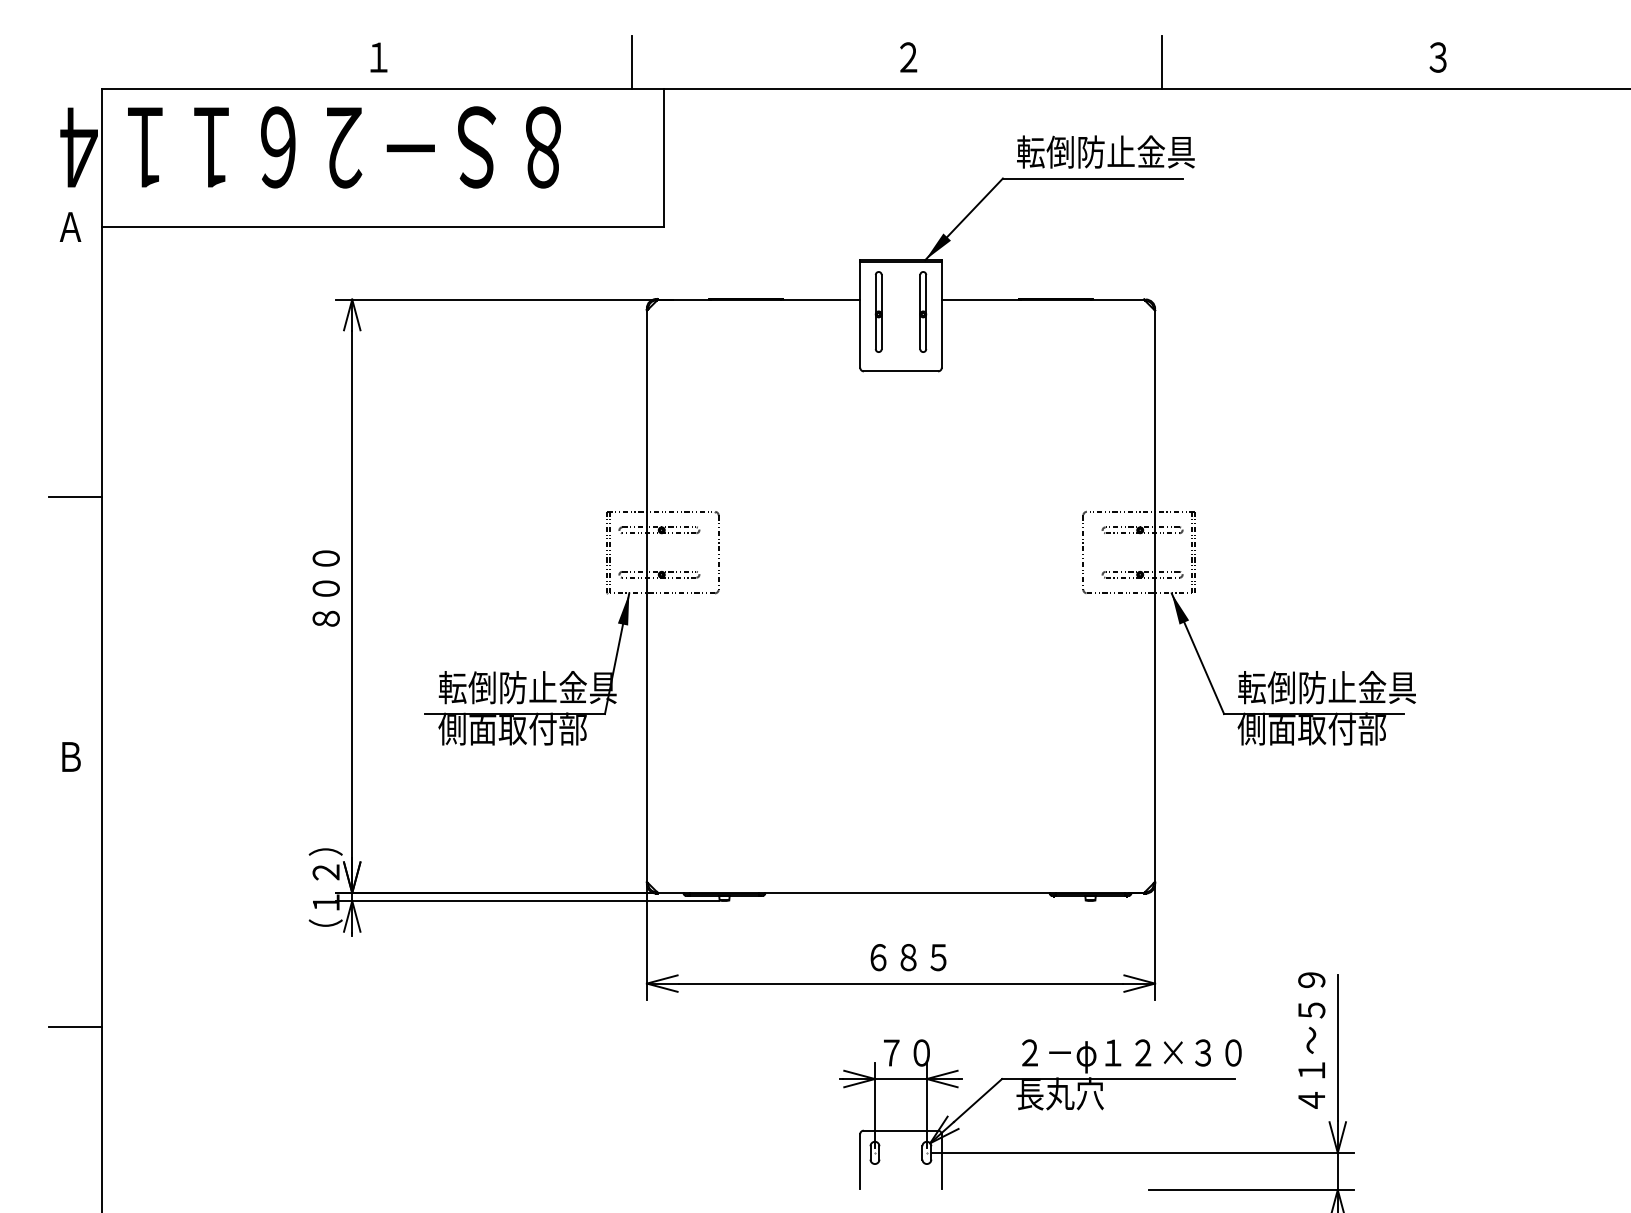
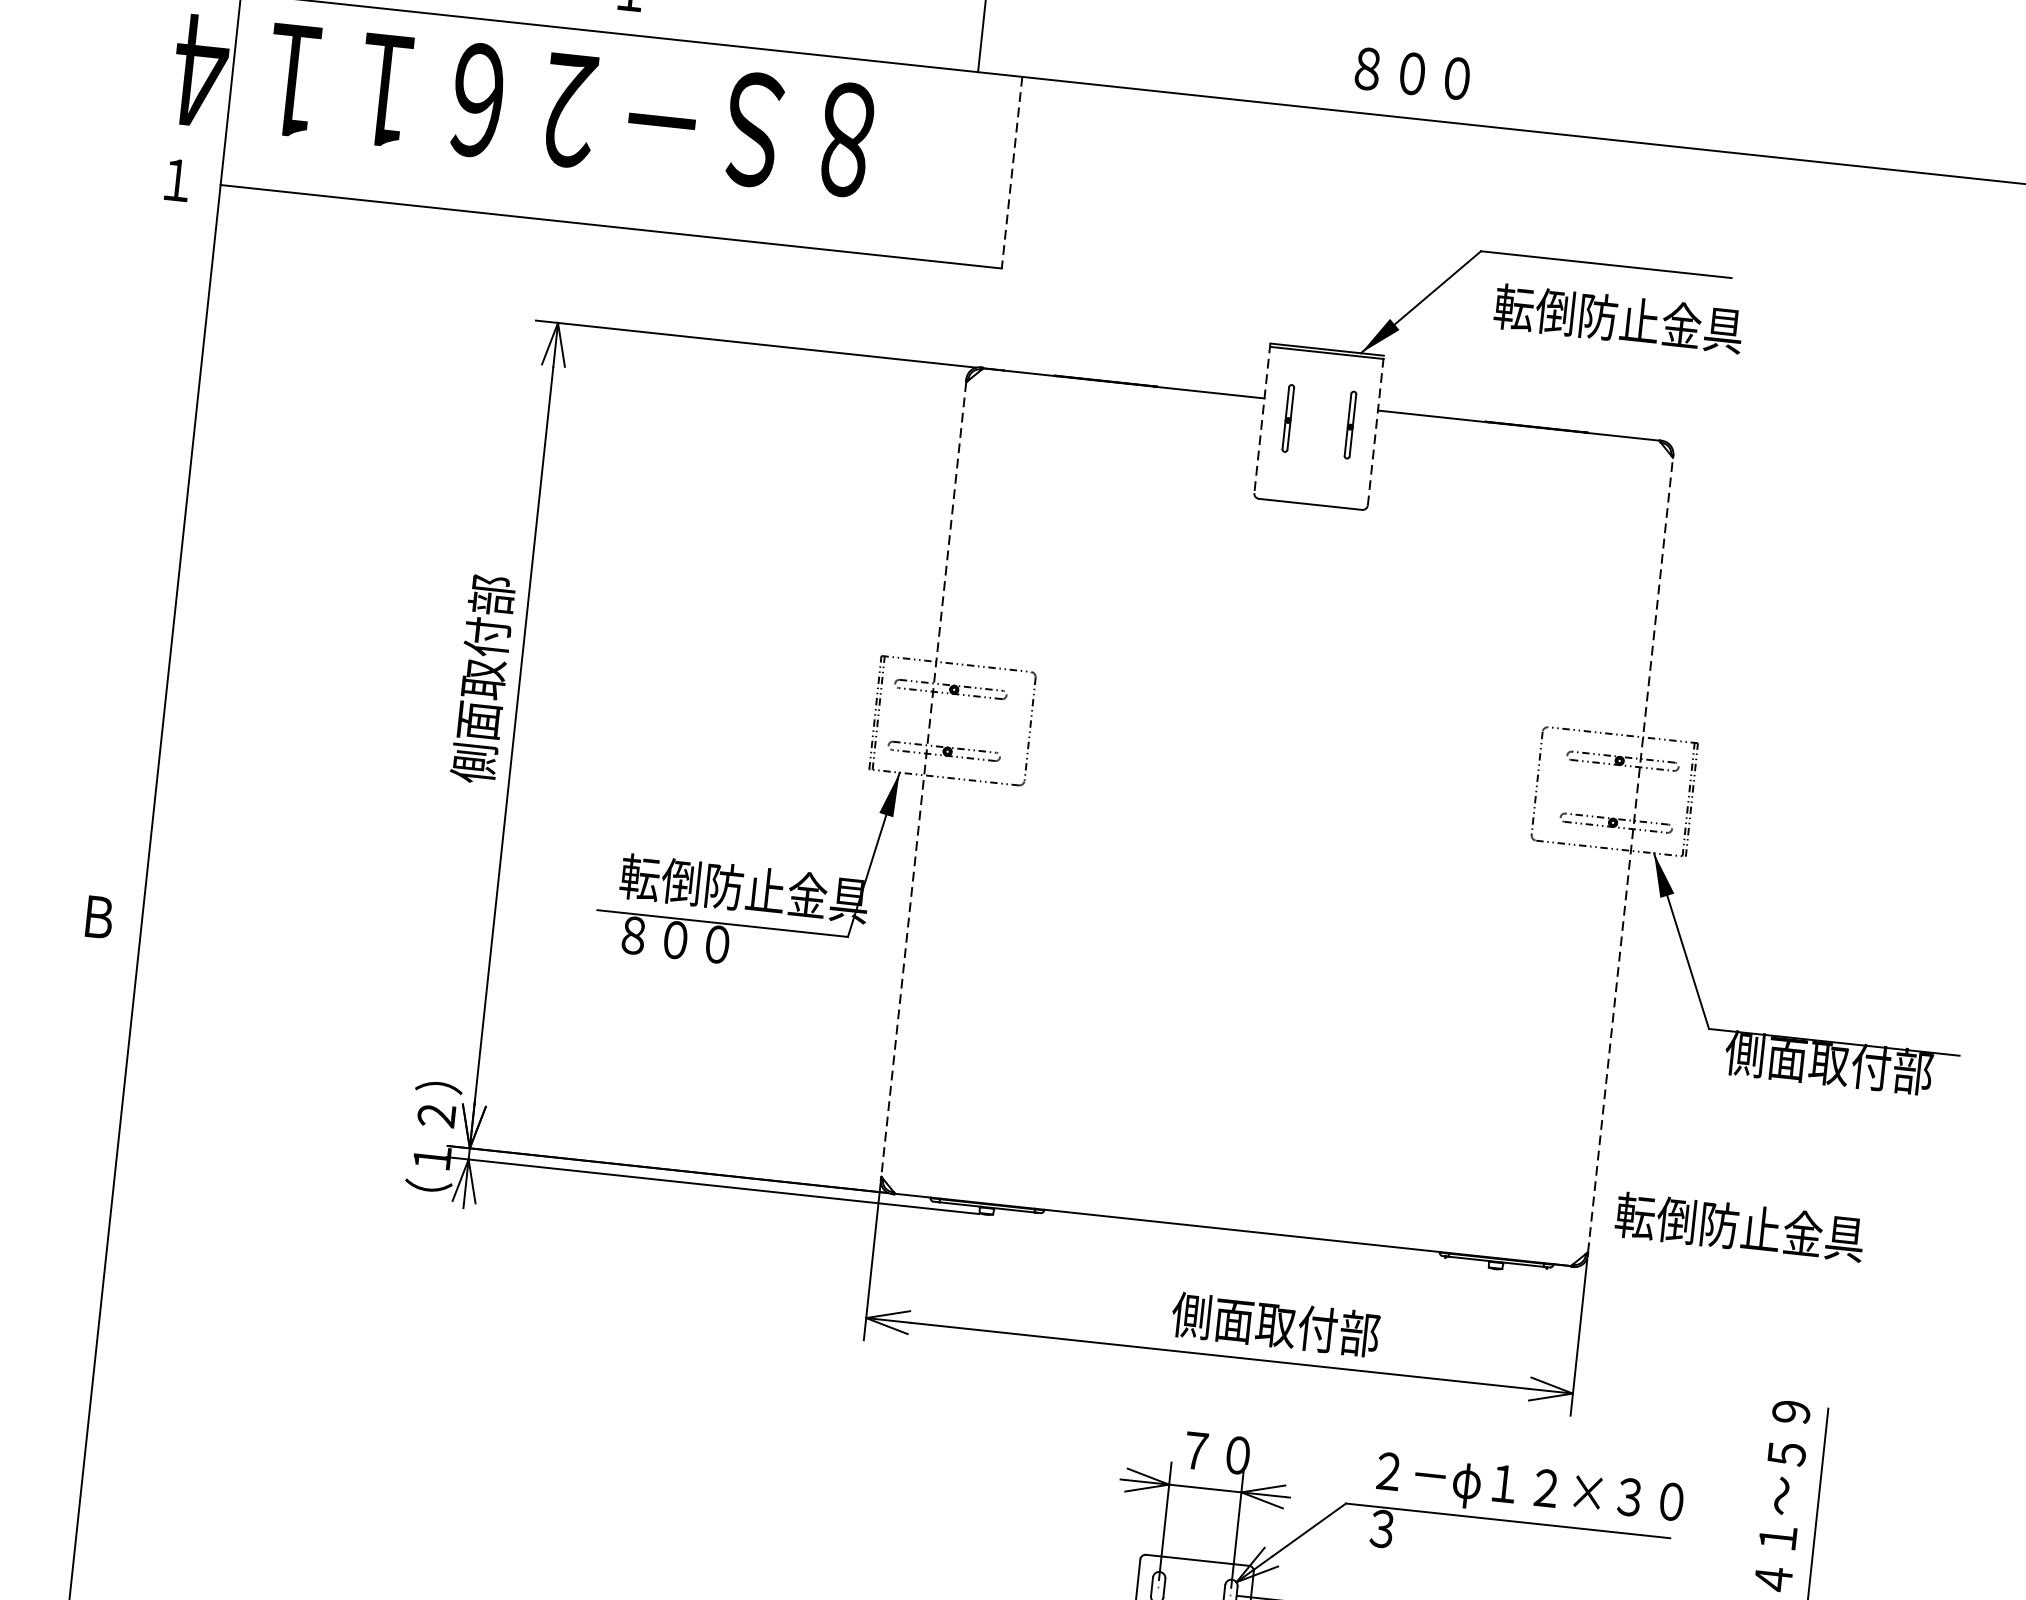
text: (940, 57) -> (1412, 73), ２ -> ８００
line: (1161, 62) -> (1718, 113), removed
text: (1105, 151) -> (1618, 317), moved
line: (663, 158) -> (1011, 172), solid -> dashed
text: (70, 226) -> (177, 179), Ａ -> １
part: (878, 311) -> (1288, 417), size x0.6
part: (923, 311) -> (1350, 424), size x0.6
line: (860, 313) -> (1262, 417), solid -> dashed
line: (941, 313) -> (1375, 429), solid -> dashed
line: (74, 497) -> (142, 556), removed
text: (325, 558) -> (482, 679), ８００ -> 側面取付部
line: (646, 596) -> (923, 779), solid -> dashed
line: (1155, 596) -> (1631, 855), solid -> dashed
text: (1326, 687) -> (1739, 1226), moved
text: (512, 728) -> (717, 943), 側面取付部 -> ８００
text: (938, 956) -> (1275, 1323), ６８５ -> 側面取付部
line: (74, 1027) -> (63, 1294), removed
text: (1059, 1093) -> (1423, 1532), 長丸穴 -> ３

